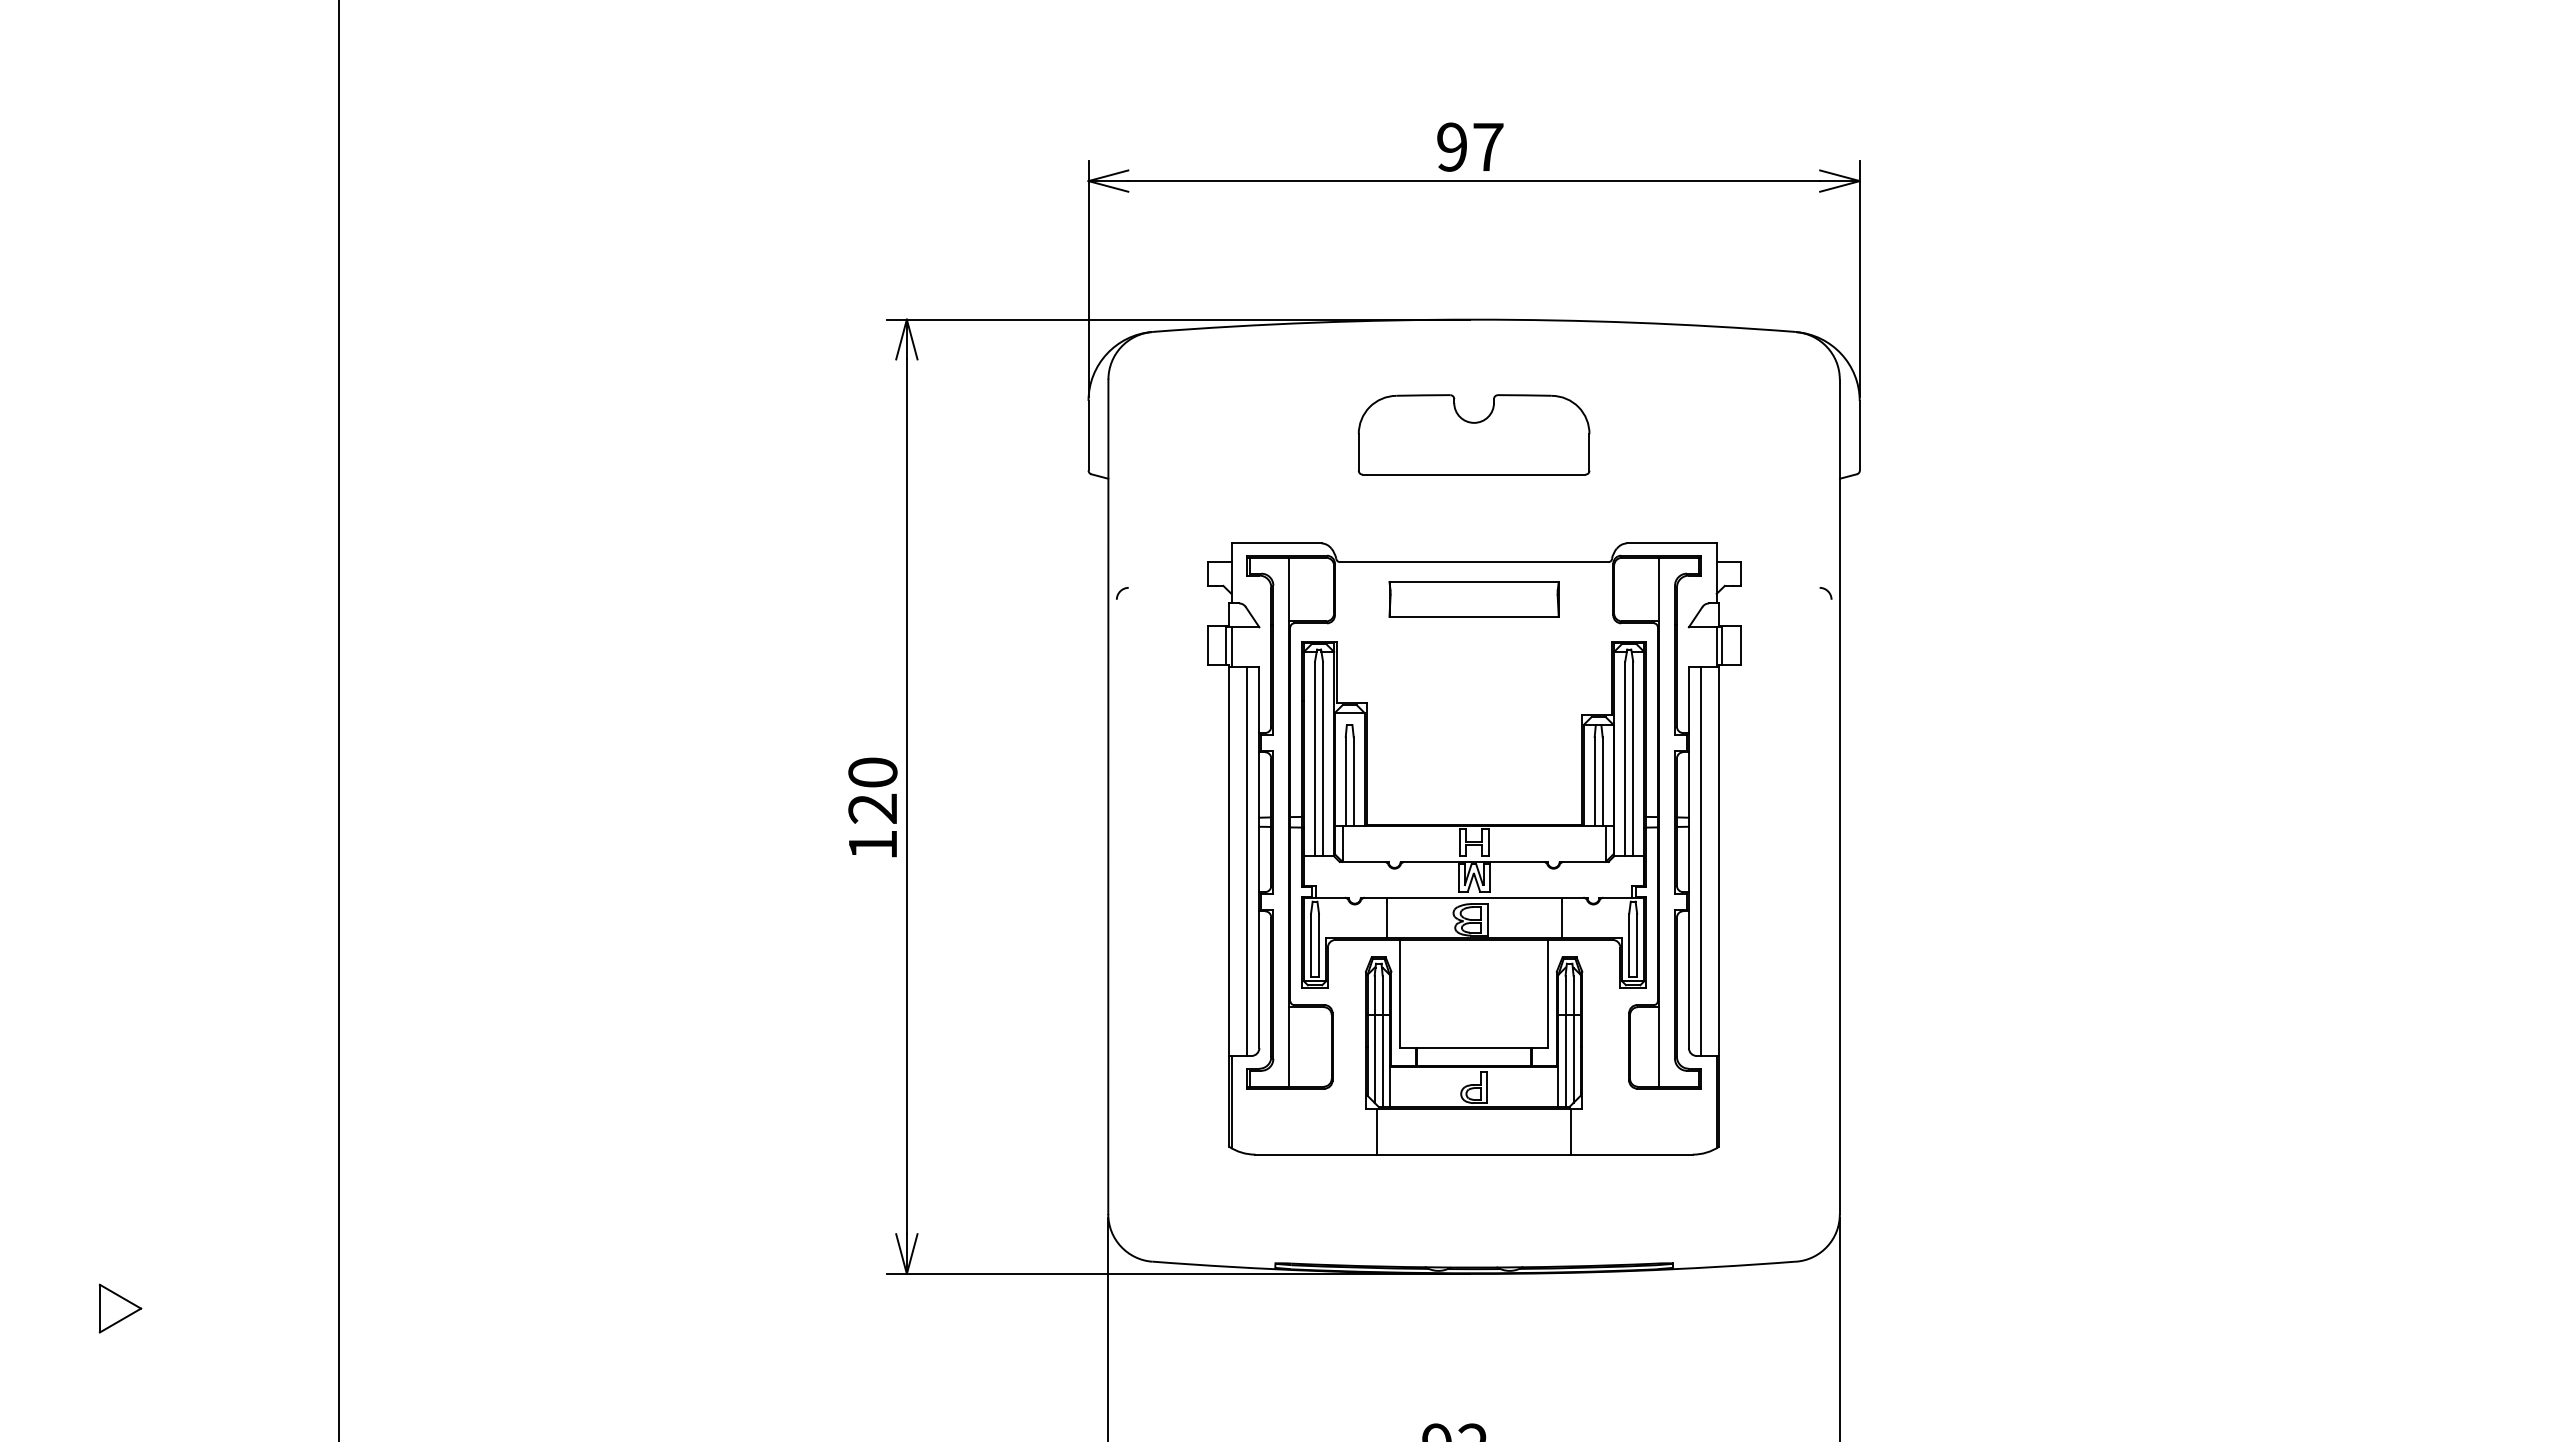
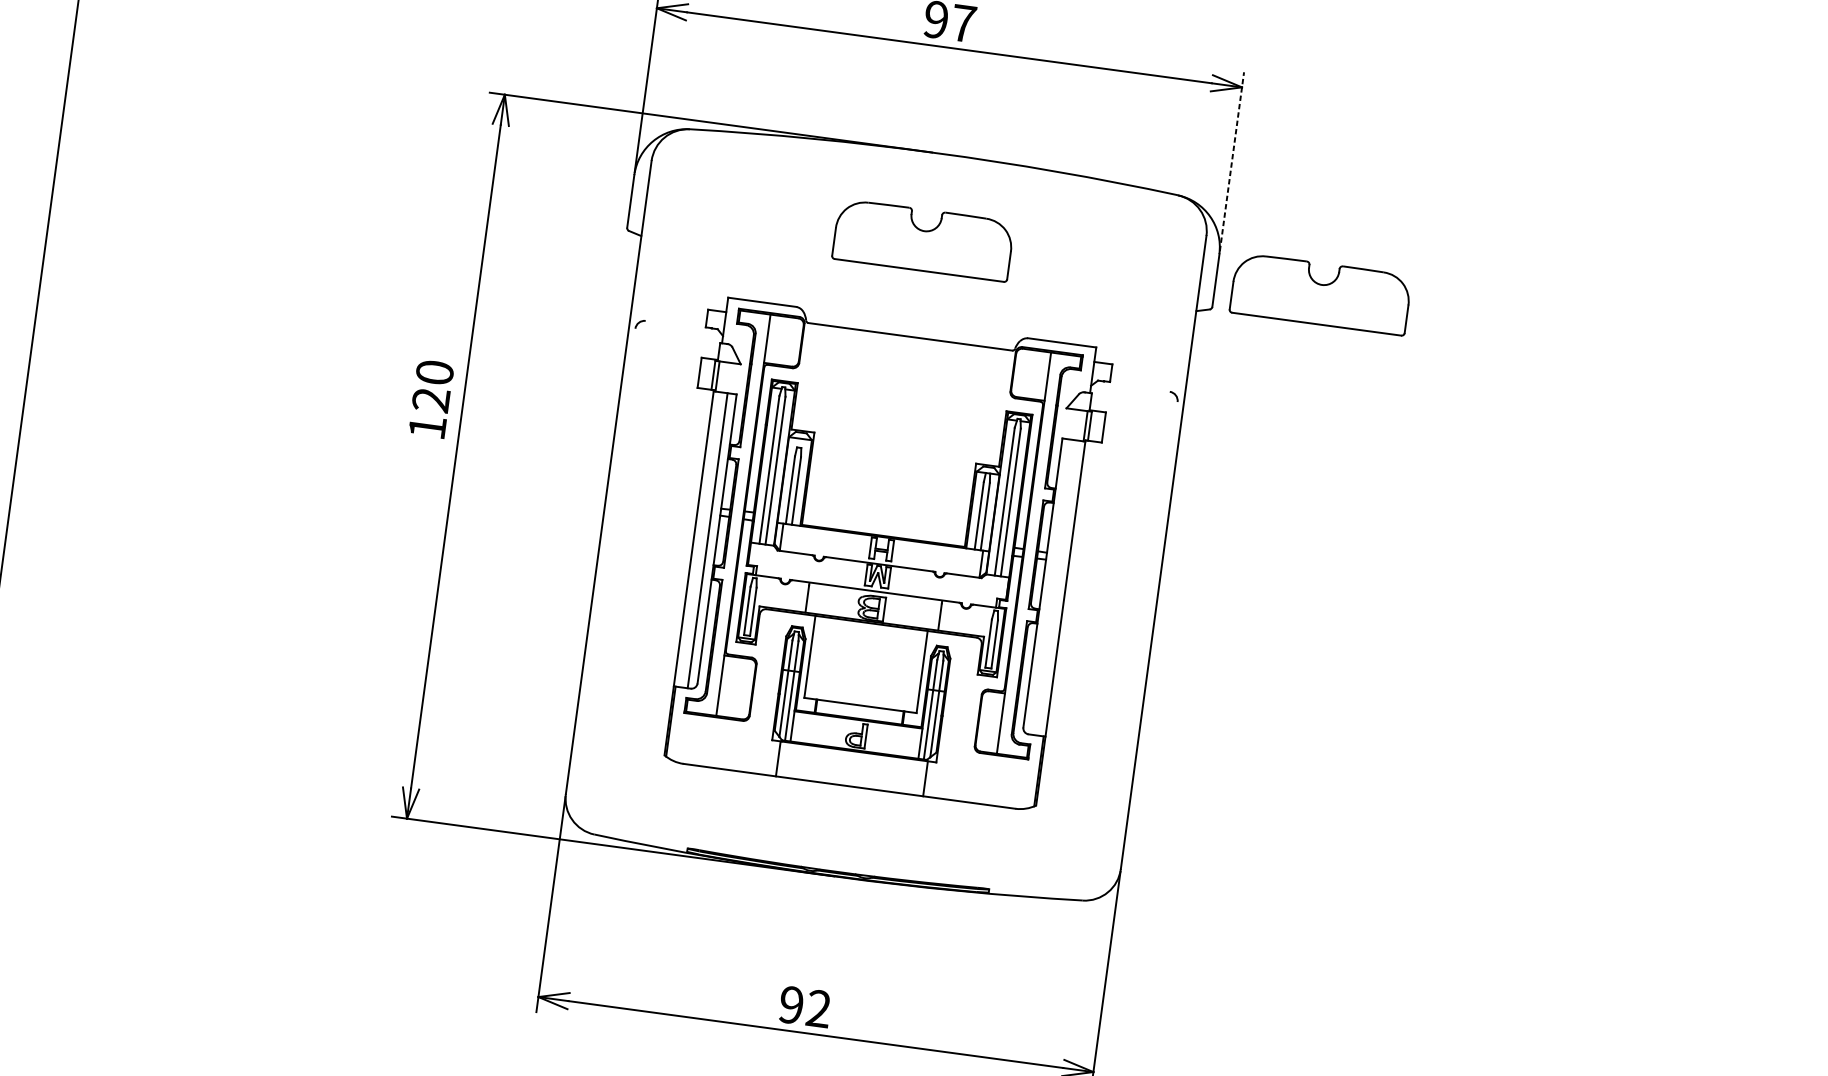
line: (1859, 279) -> (1231, 161), solid -> dashed
part: (1997, 434) -> (1320, 293), added
part: (1473, 599) -> (906, 365), removed
text: (872, 807) -> (431, 399), moved
line: (1700, 861) -> (1051, 587), removed

